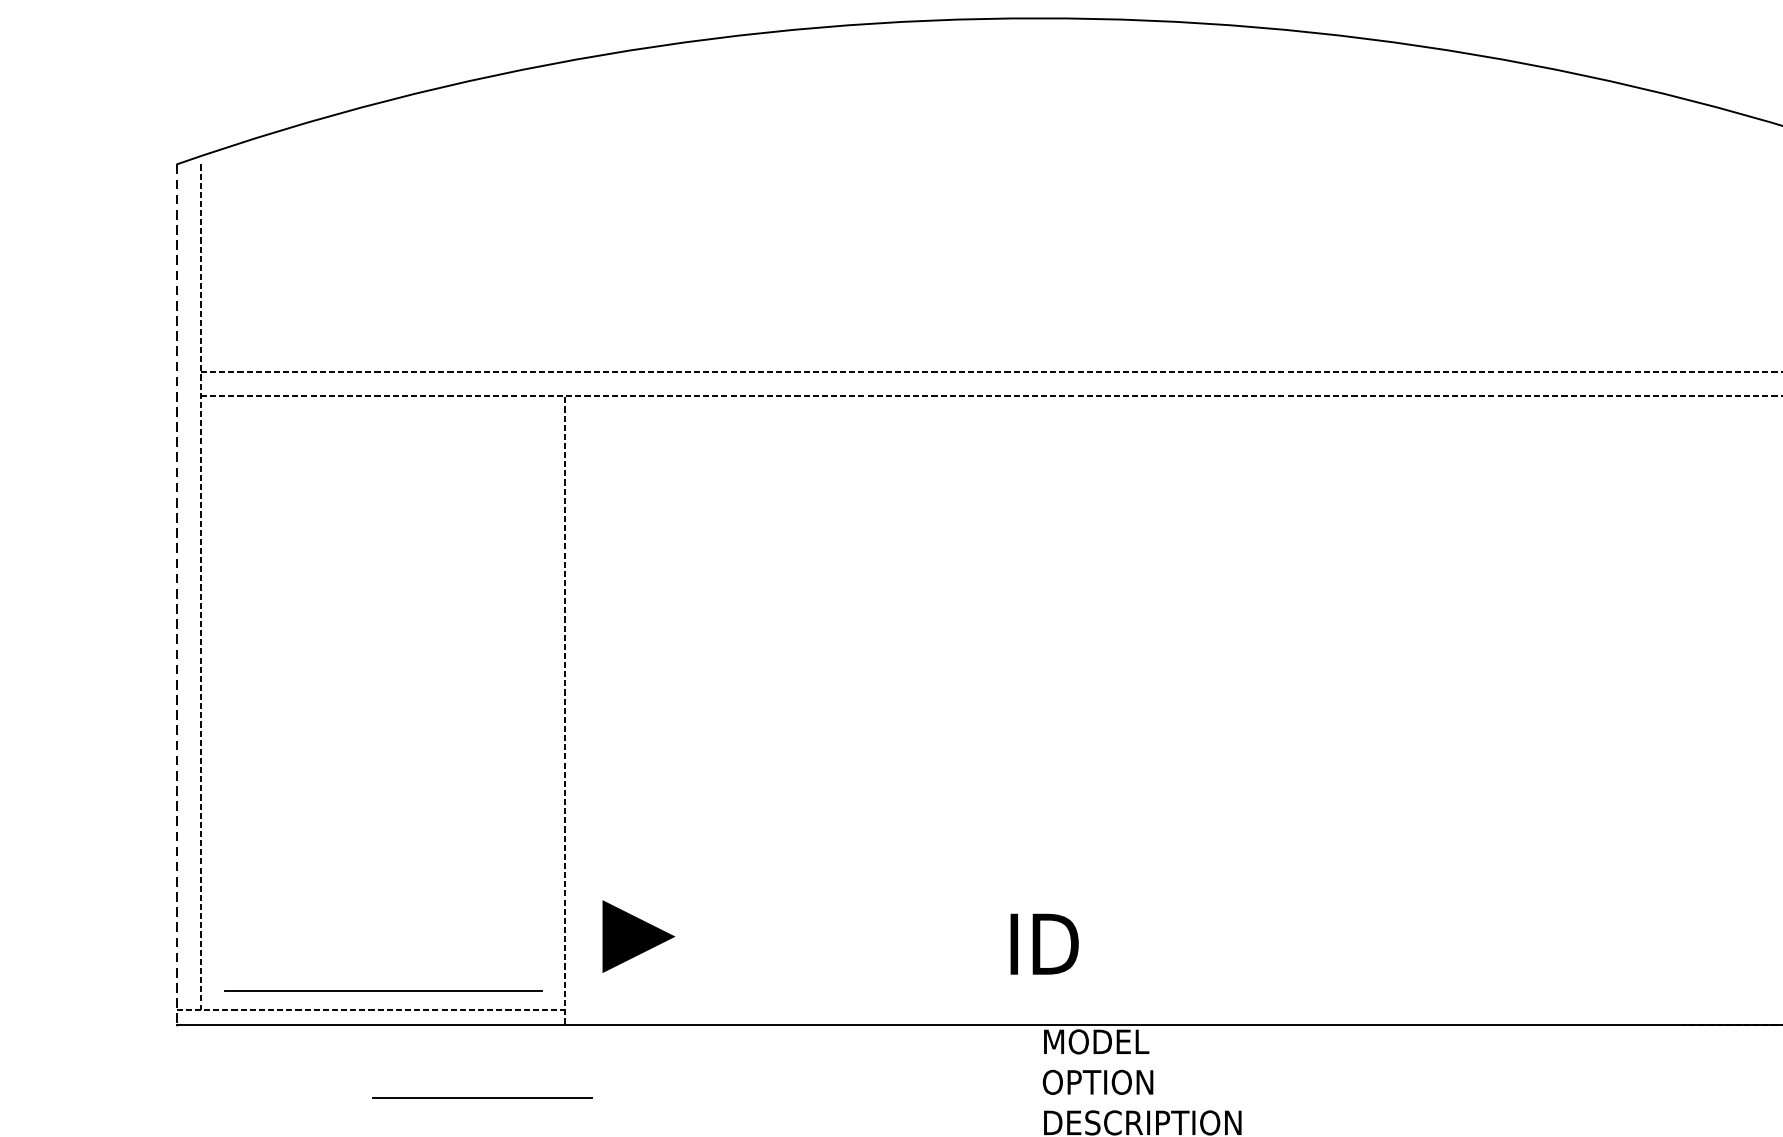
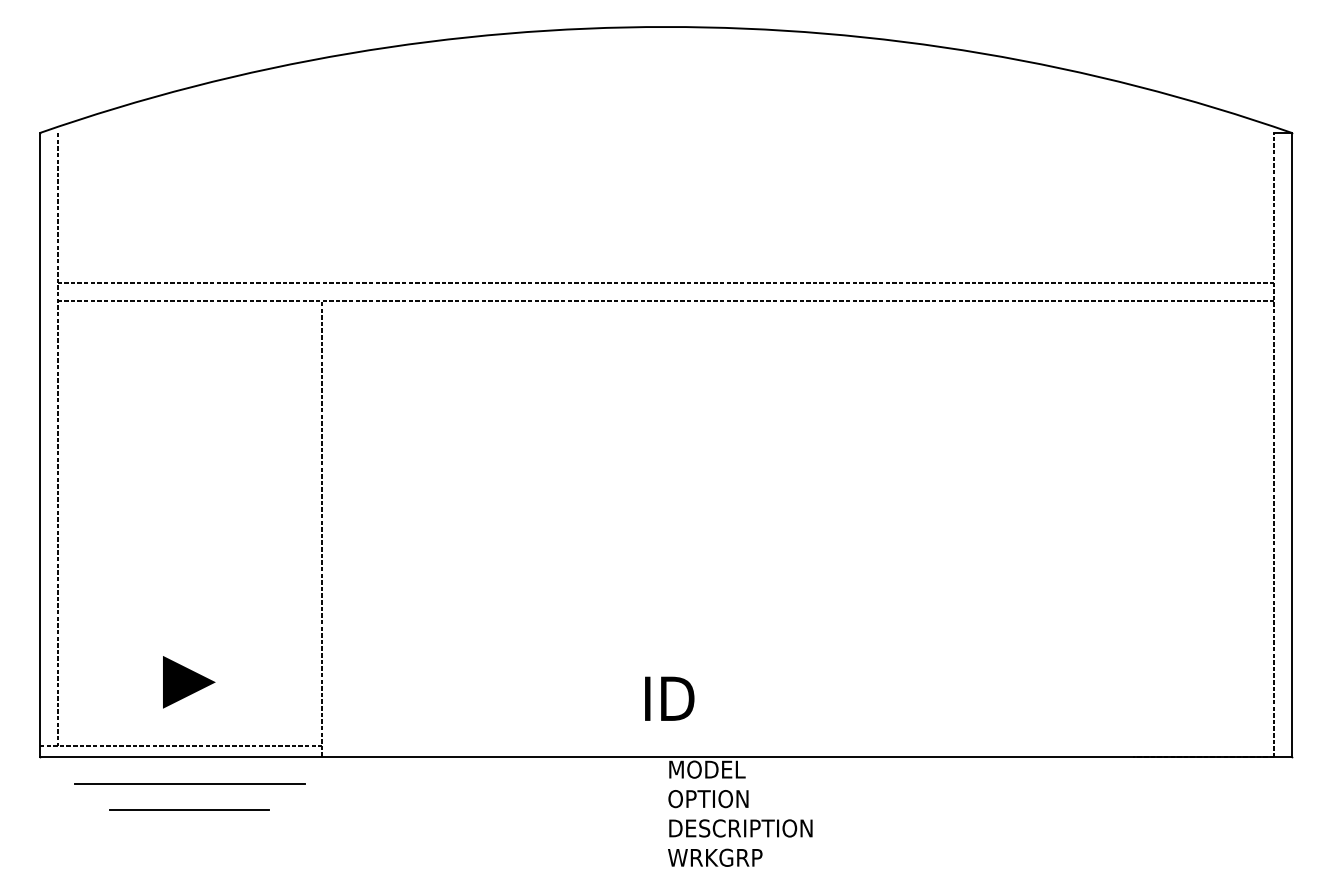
line: (176, 595) -> (39, 445), dashed -> solid
line: (639, 936) -> (189, 682), moved
line: (382, 990) -> (189, 783), moved
line: (482, 1096) -> (189, 809), moved

